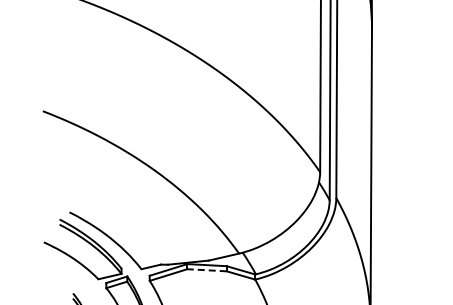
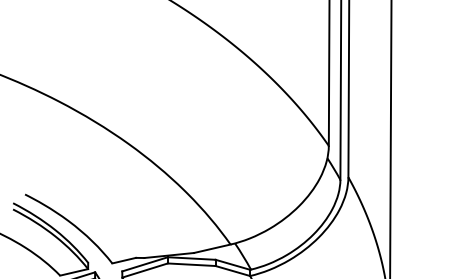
line: (207, 270) -> (192, 265), dashed -> solid

